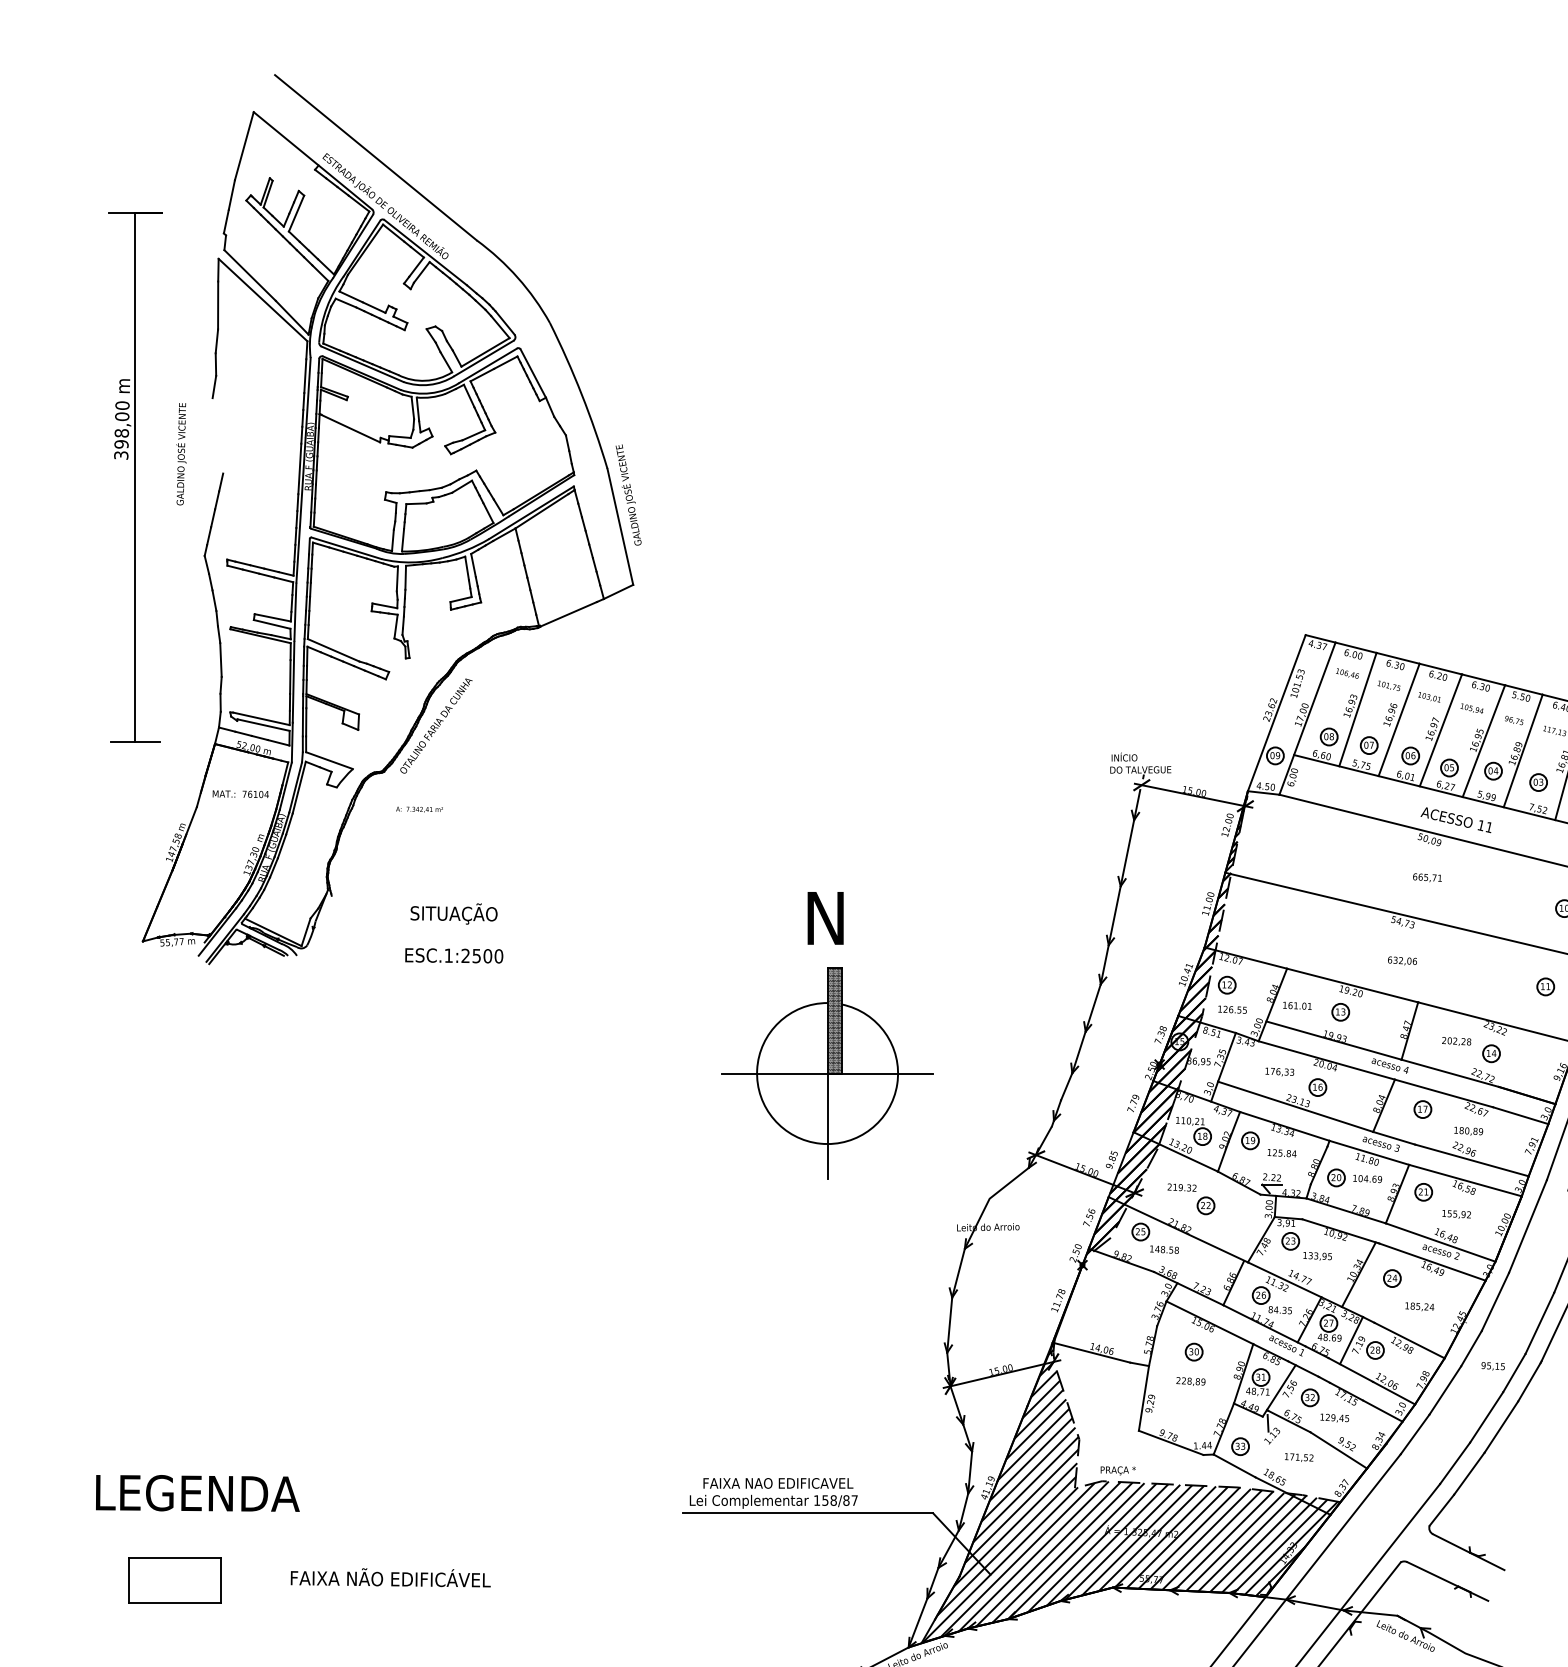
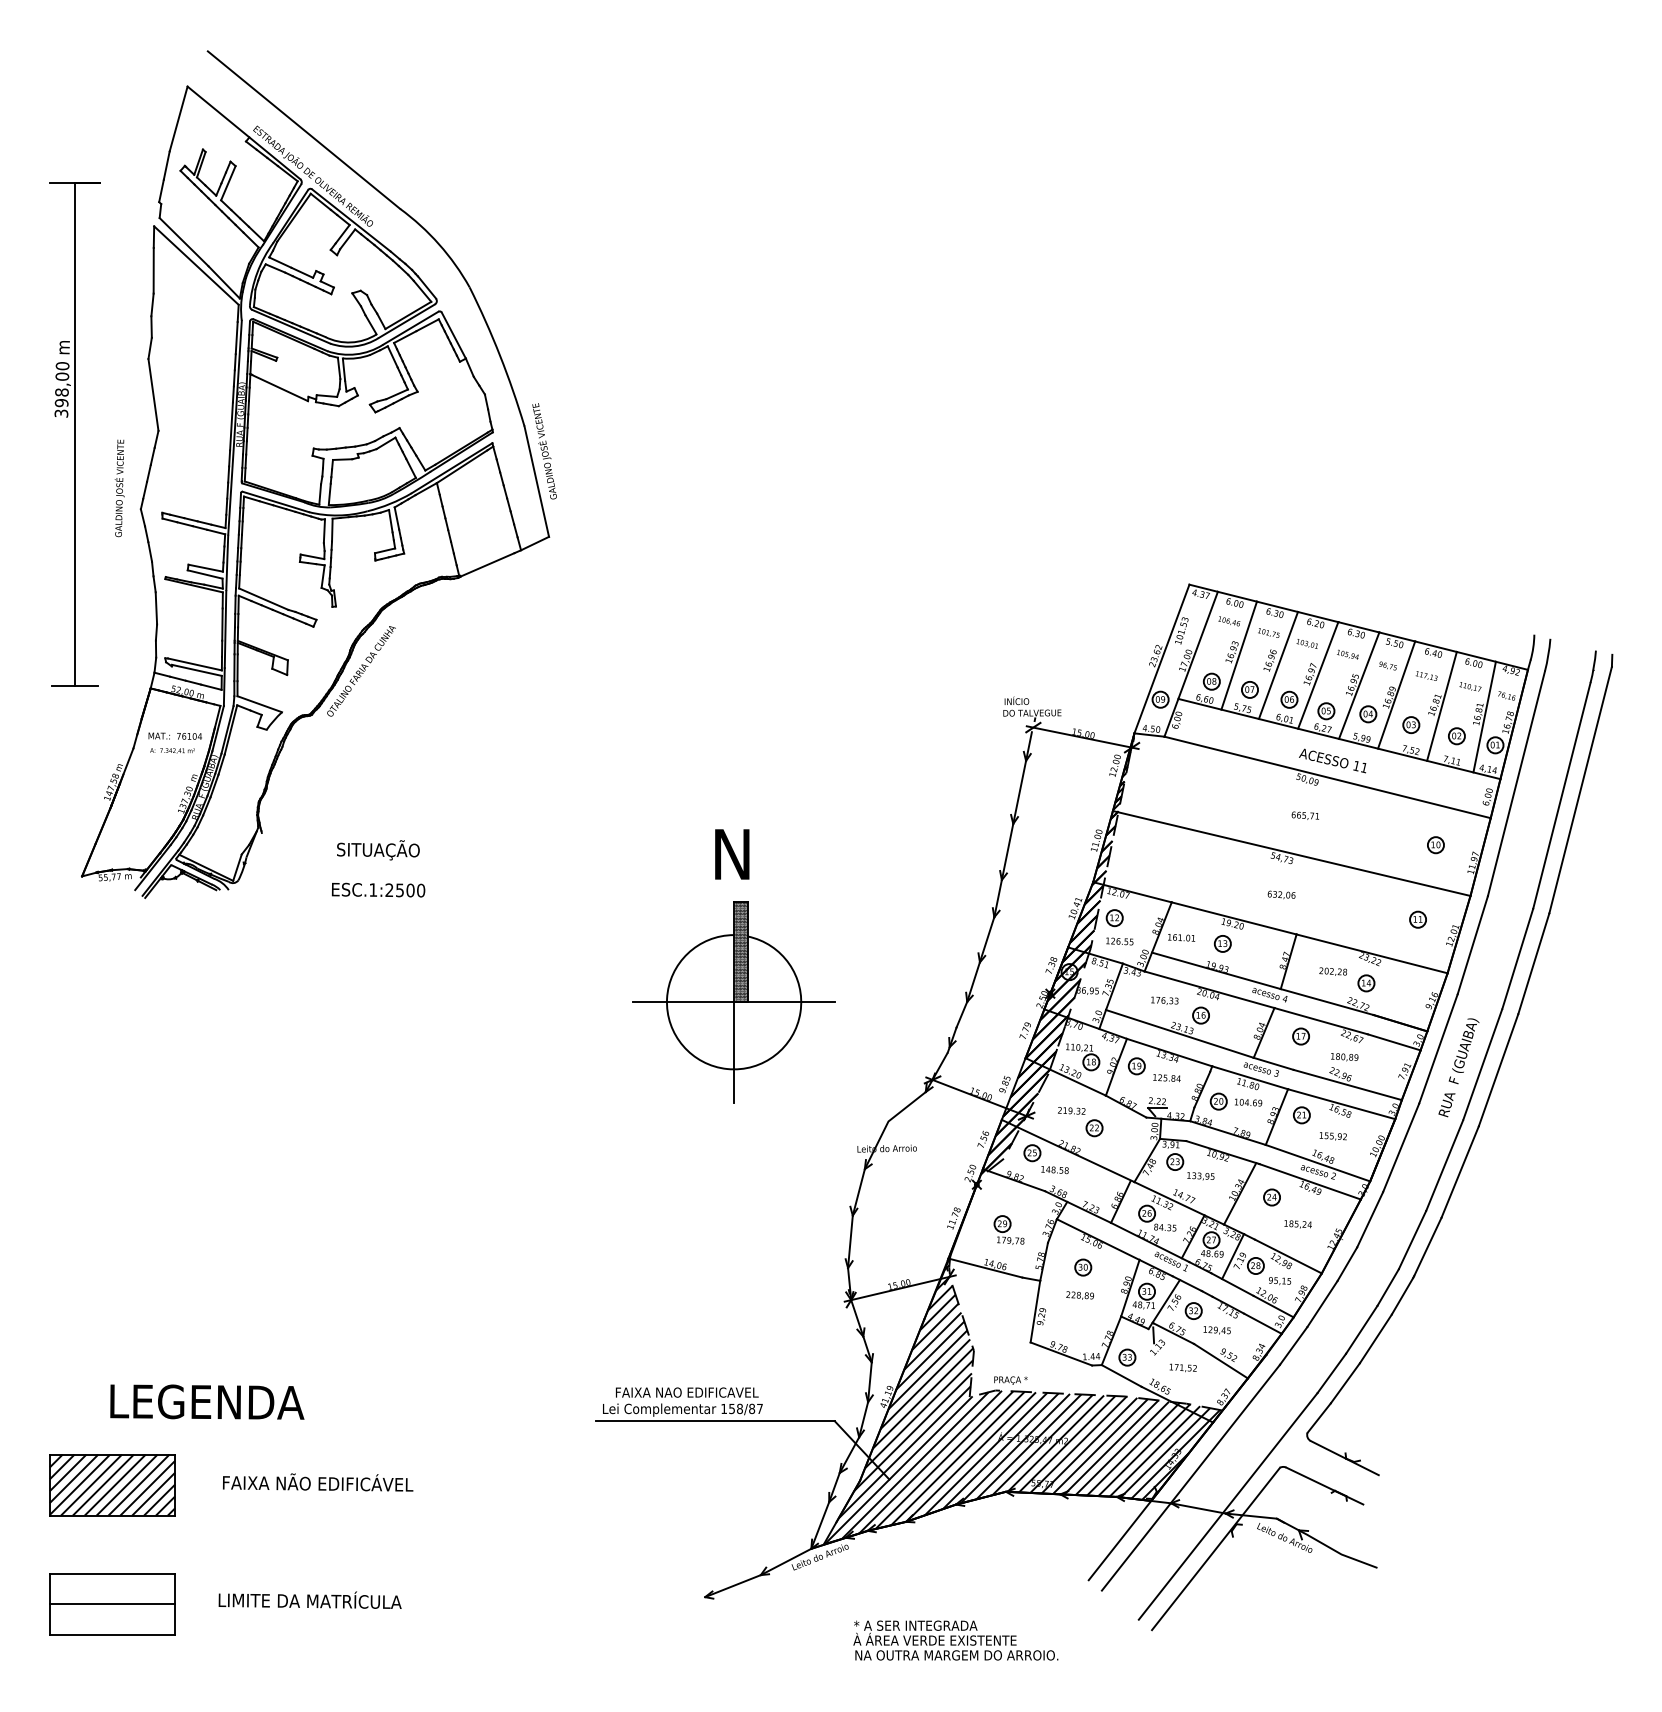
line: (217, 435) -> (153, 394), added
text: (181, 454) -> (119, 488), moved
text: (419, 809) -> (172, 750), moved
part: (1115, 1312) -> (1008, 1229), added
text: (1493, 1366) -> (1280, 1281), moved
text: (197, 1492) -> (207, 1401), moved
part: (174, 1580) -> (112, 1485), size x1.43

